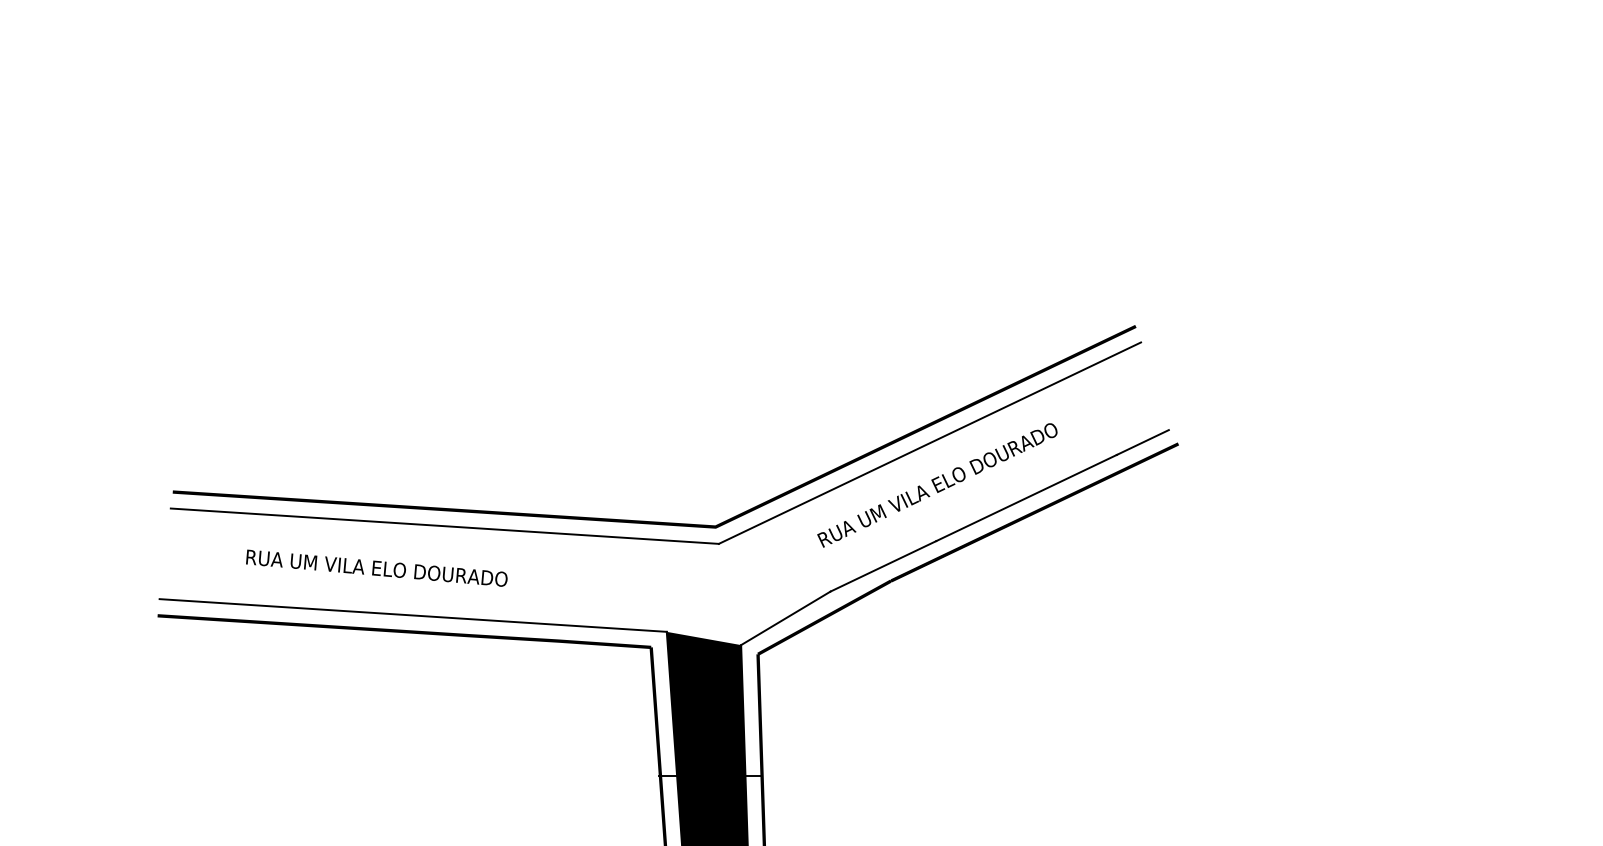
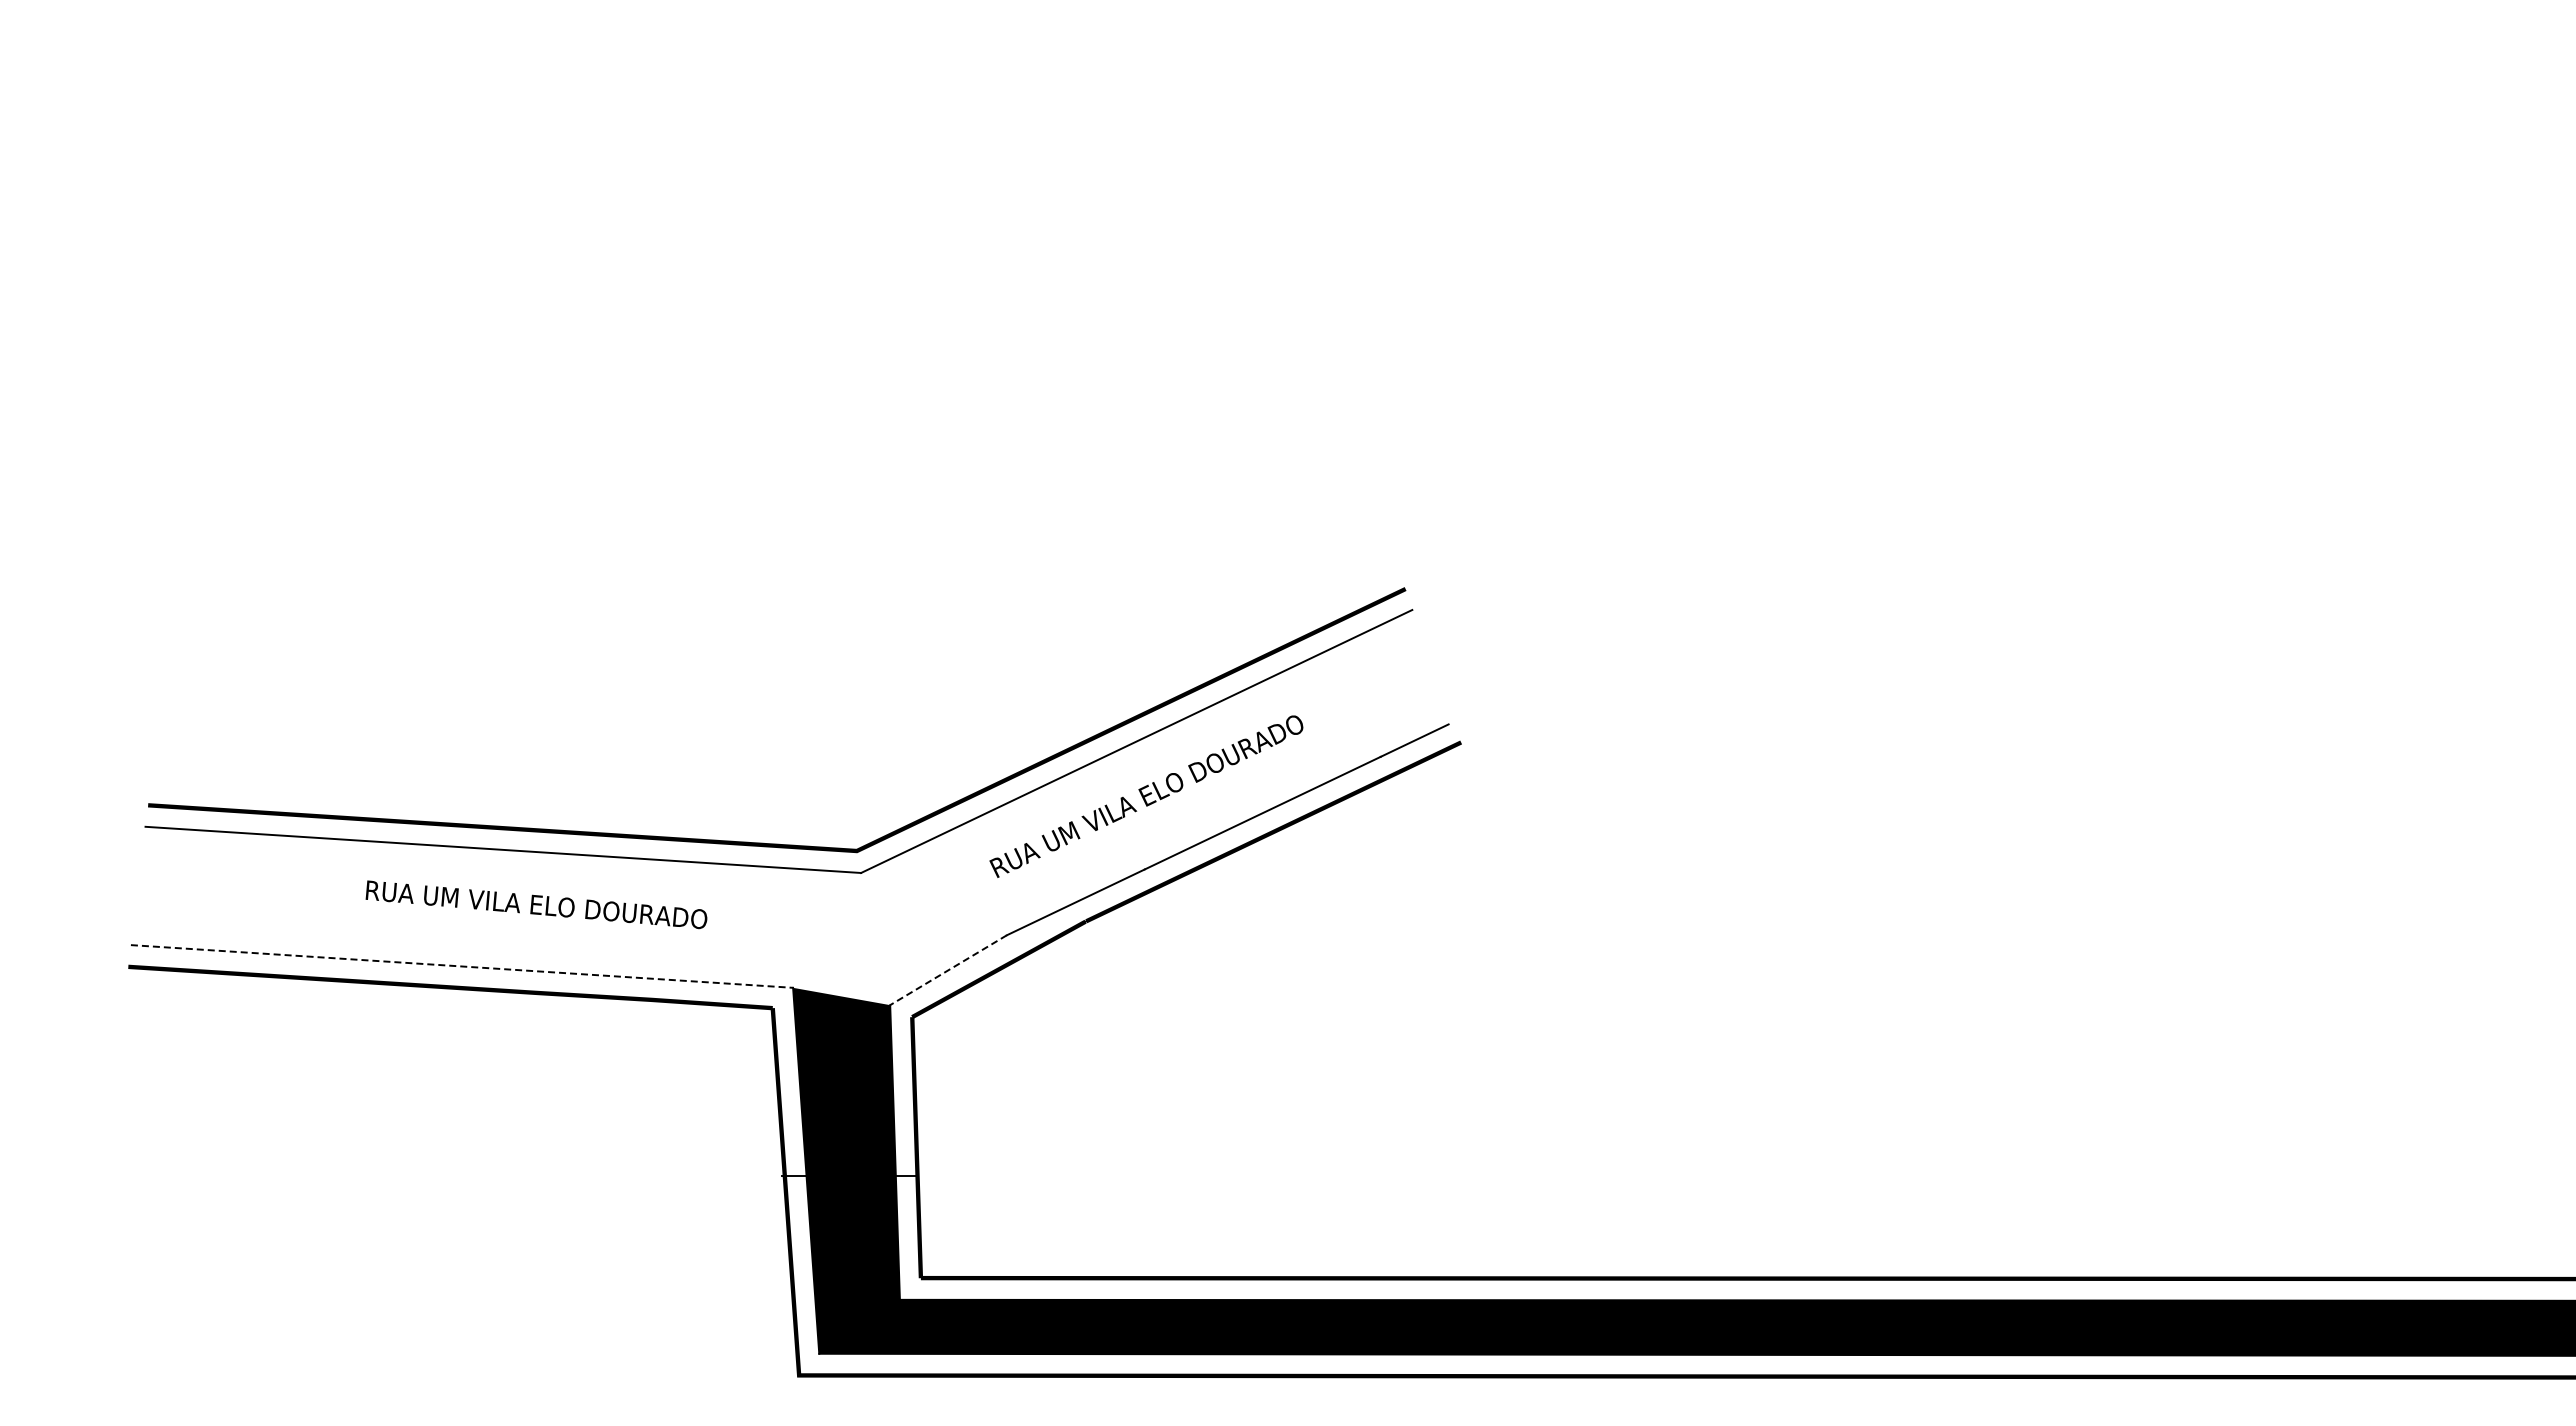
text: (376, 568) -> (536, 904), moved
line: (413, 615) -> (462, 966), solid -> dashed
line: (785, 618) -> (948, 970), solid -> dashed

